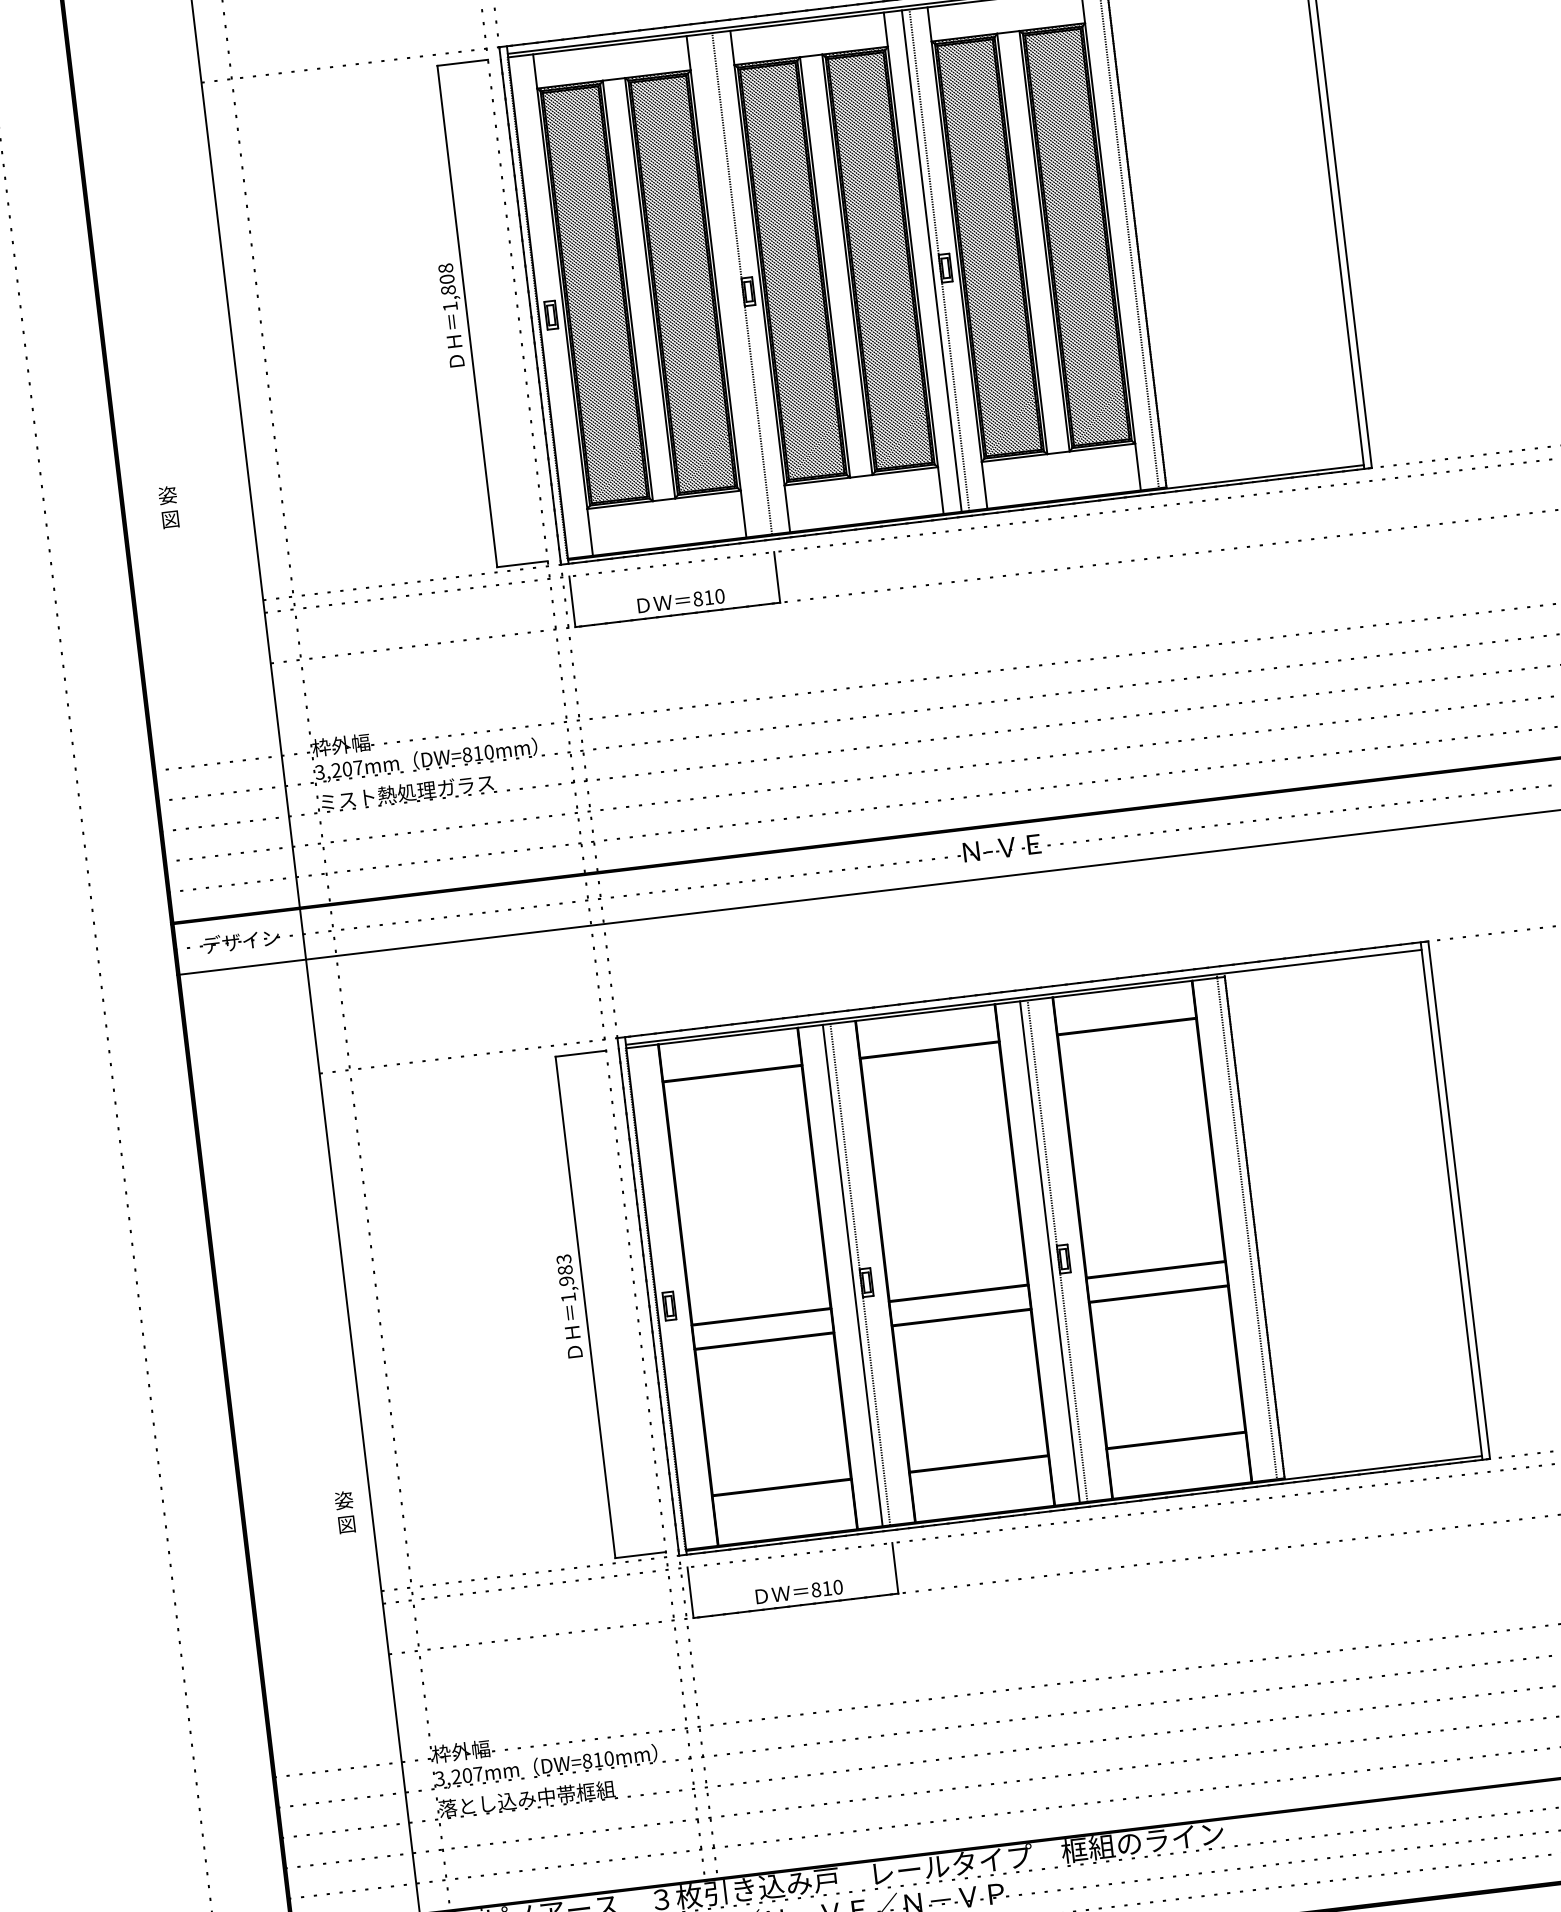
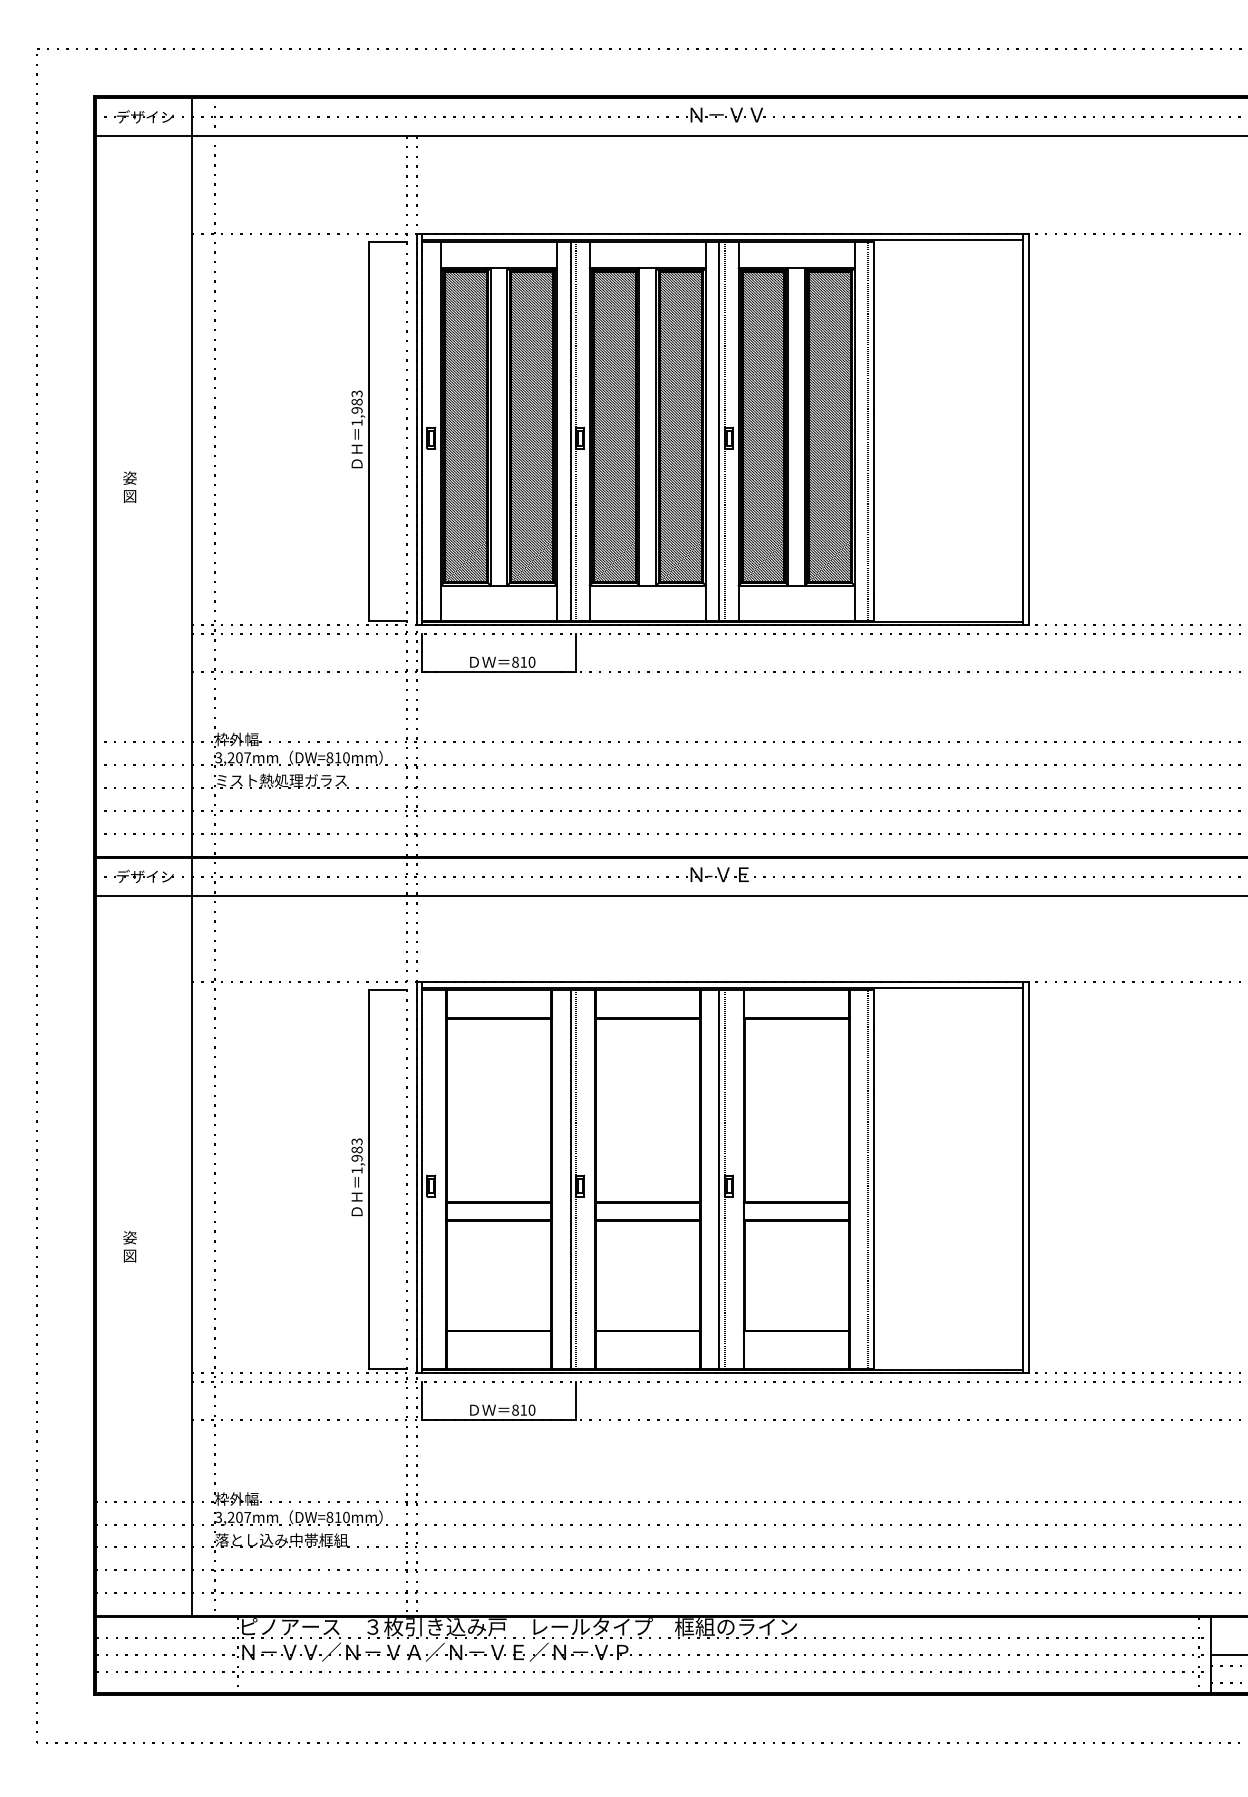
text: (446, 278) -> (356, 401), 1,808 -> 1,983
line: (734, 284) -> (570, 431), added
text: (168, 506) -> (129, 486), moved
text: (344, 1512) -> (129, 1246), moved

